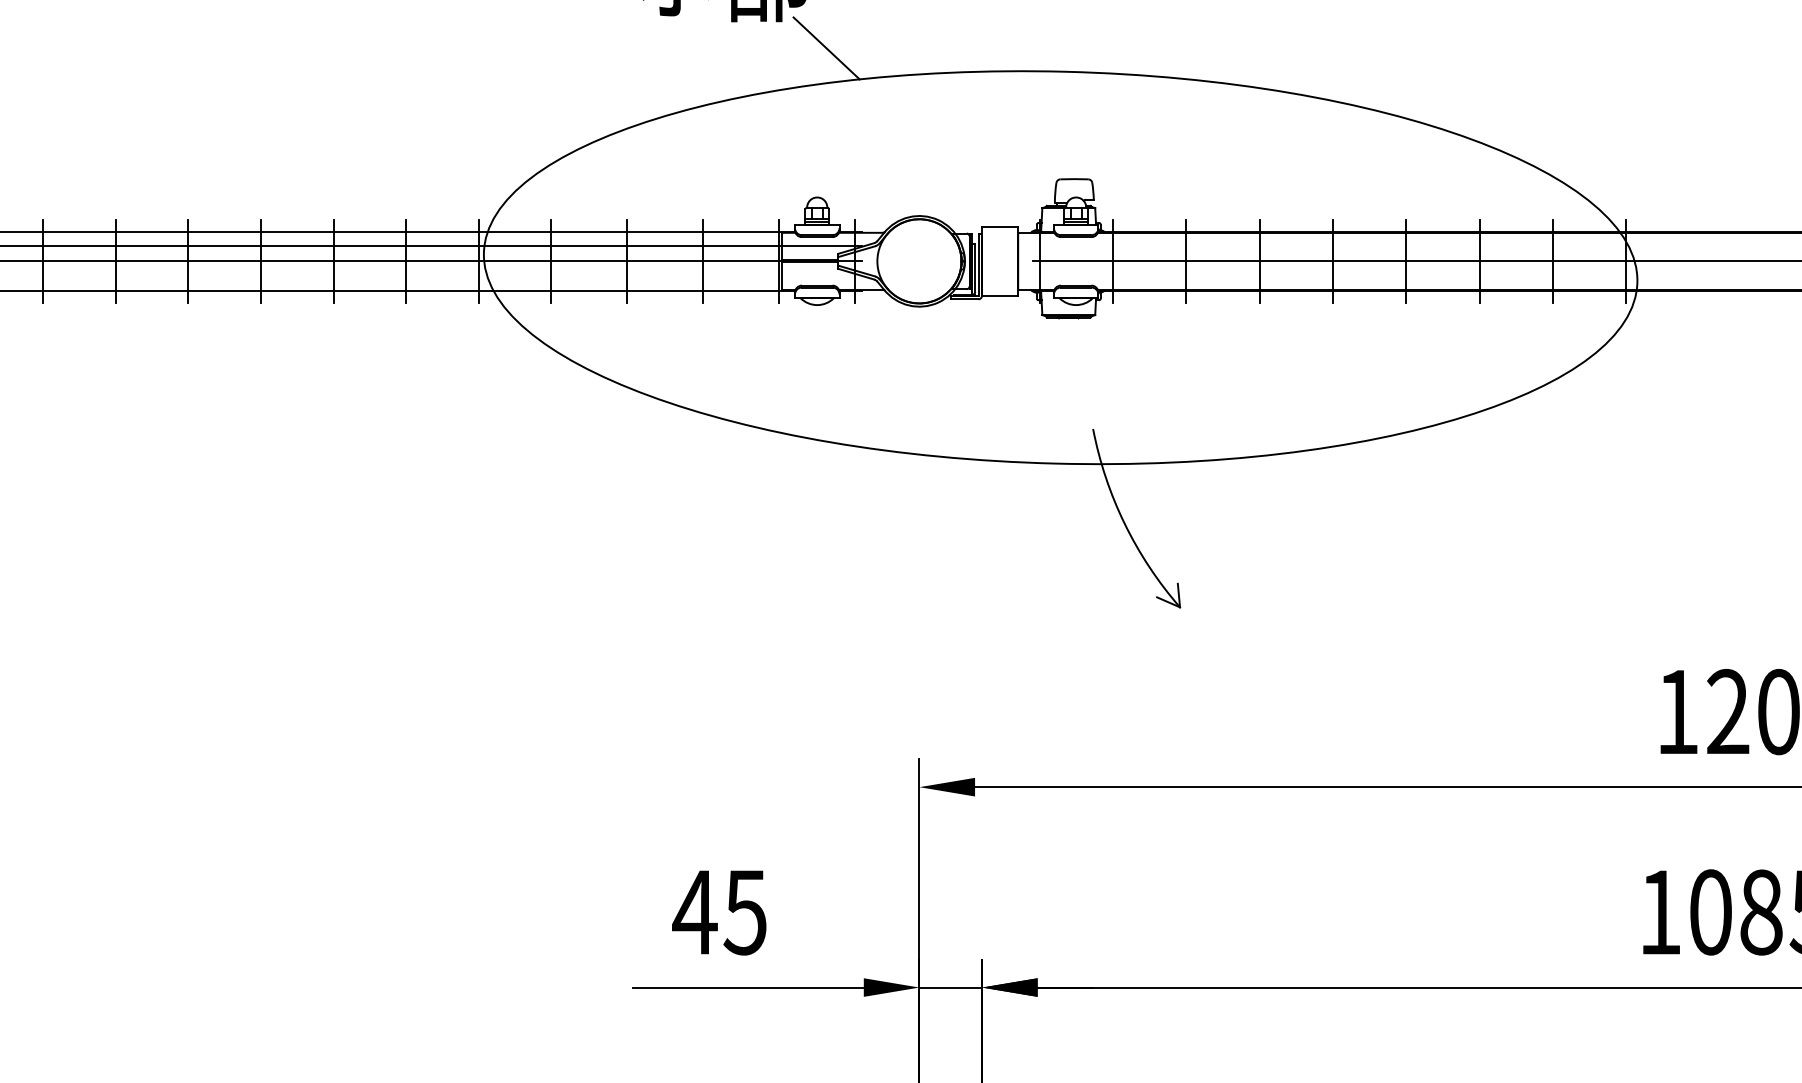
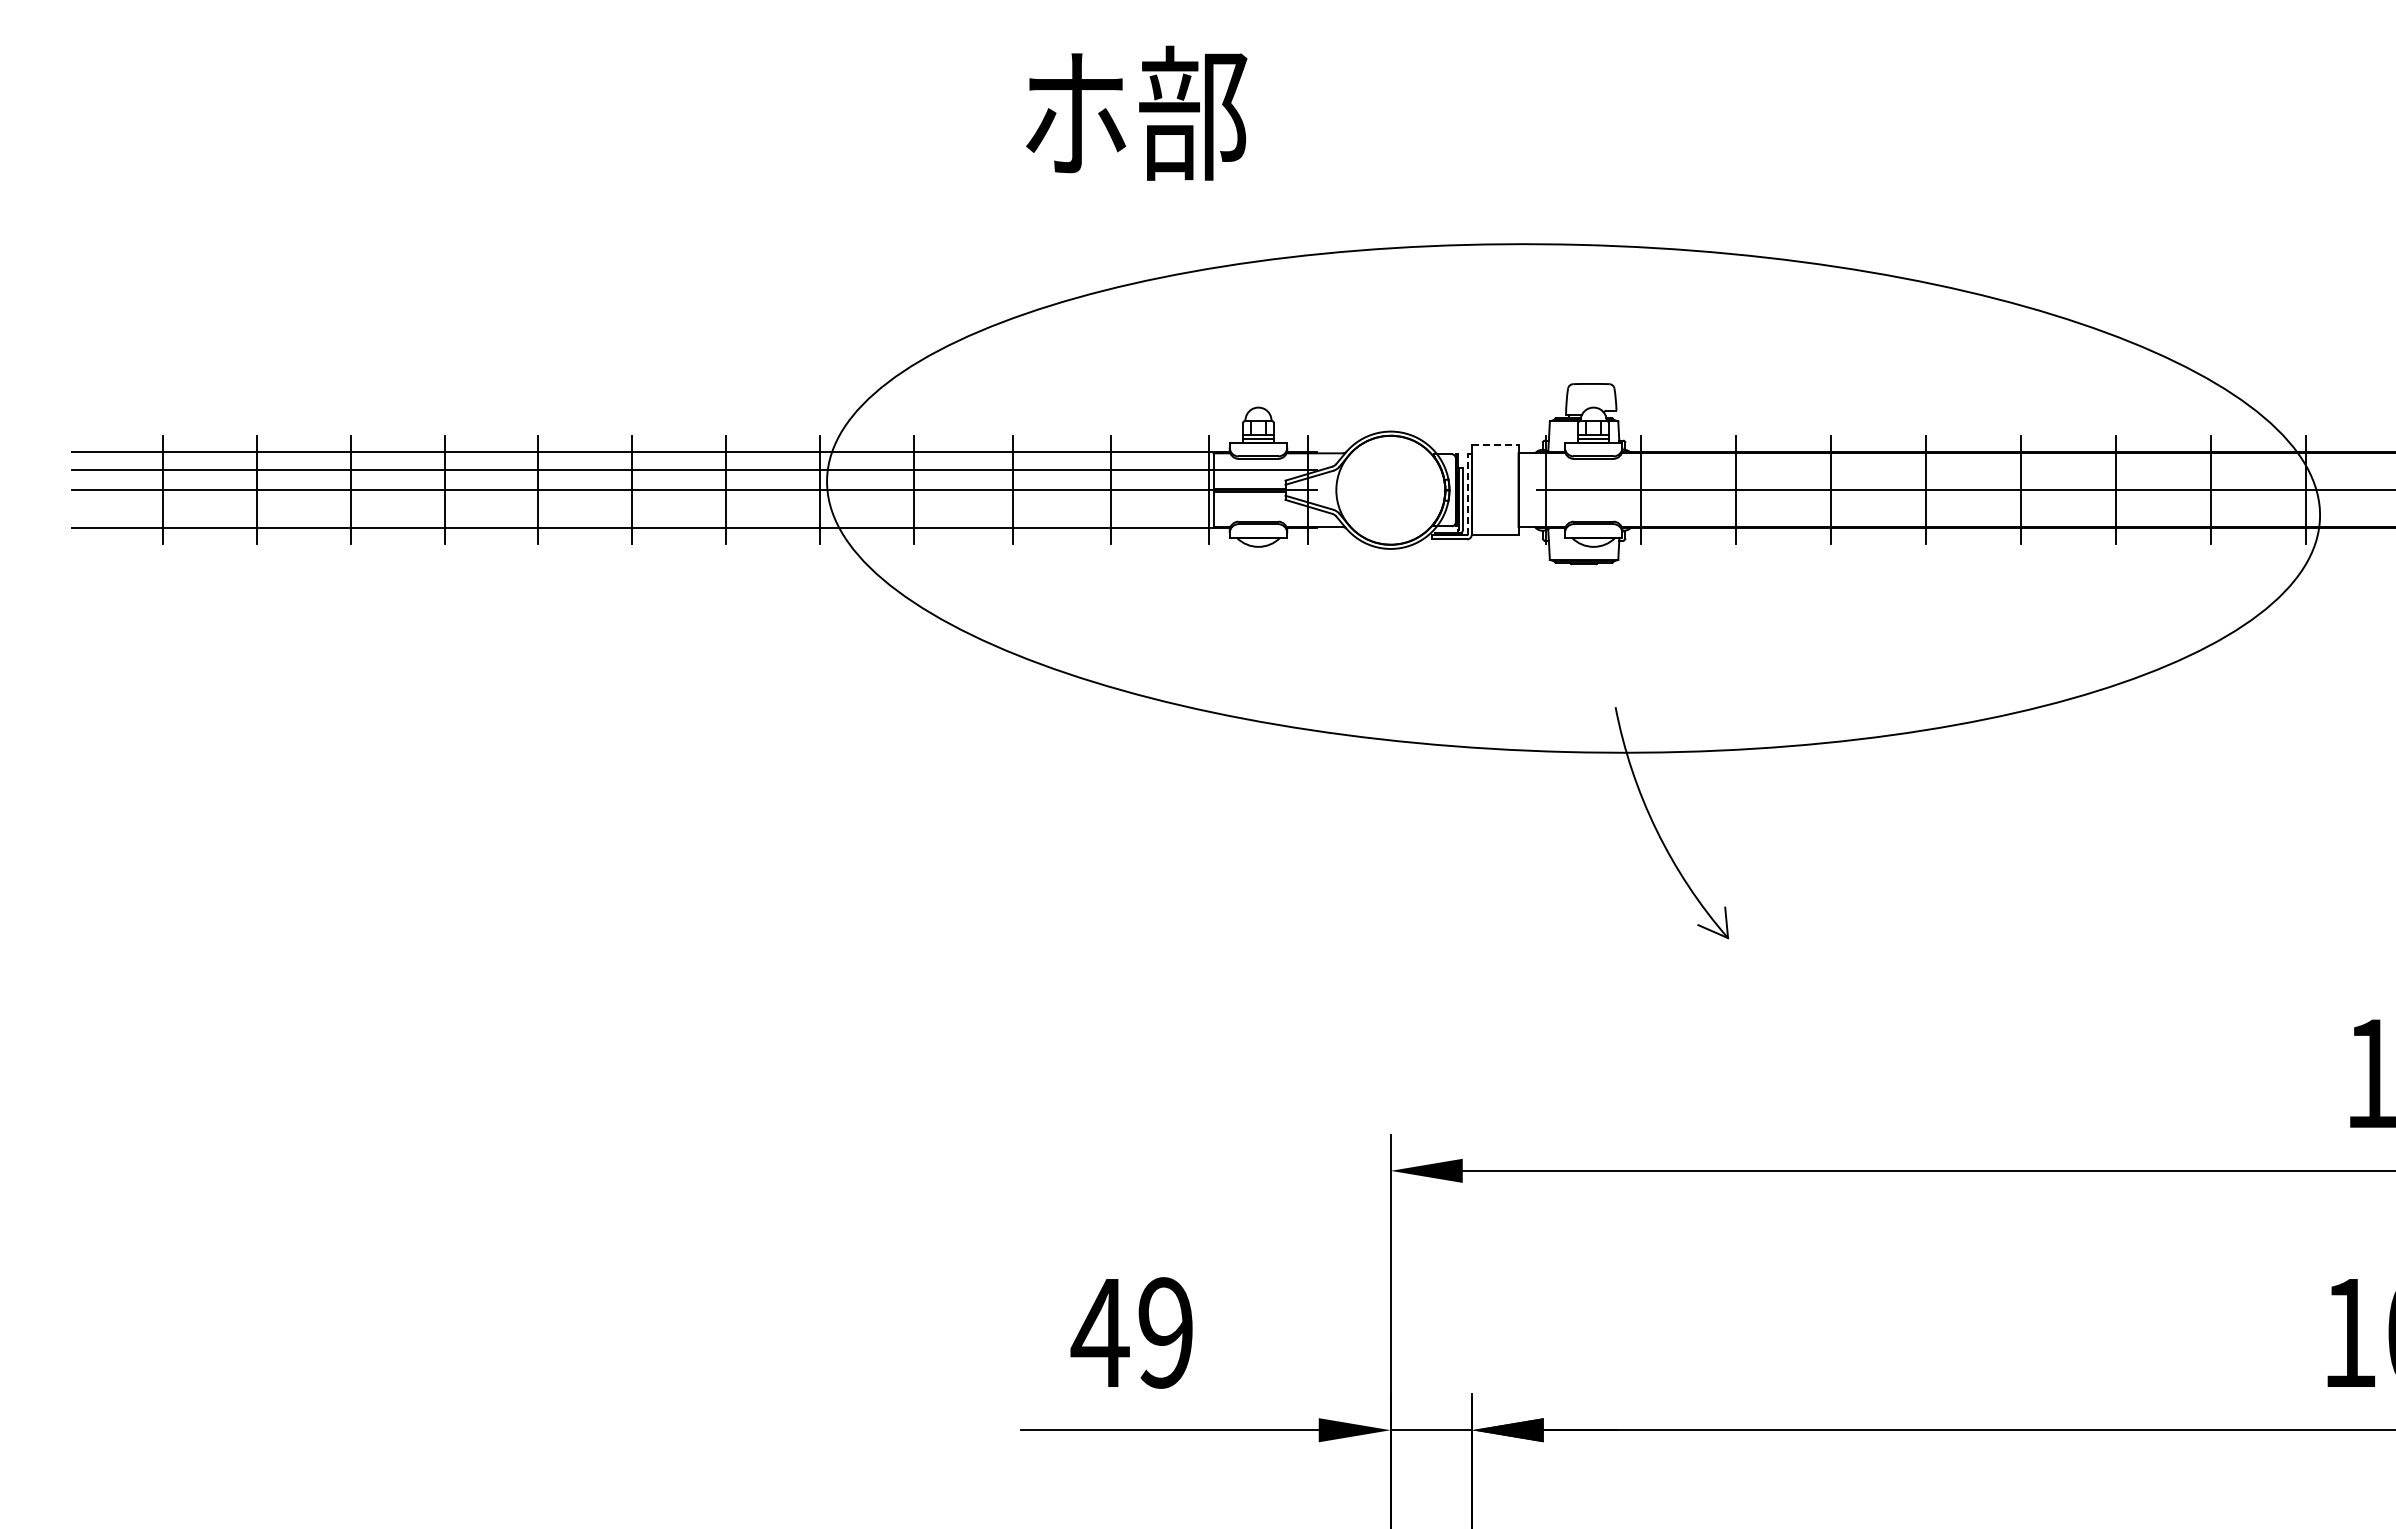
line: (826, 48) -> (1270, 214), removed
line: (1000, 226) -> (1495, 445), solid -> dashed
line: (978, 264) -> (1467, 494), solid -> dashed
text: (744, 912) -> (1164, 1332), 45 -> 49

